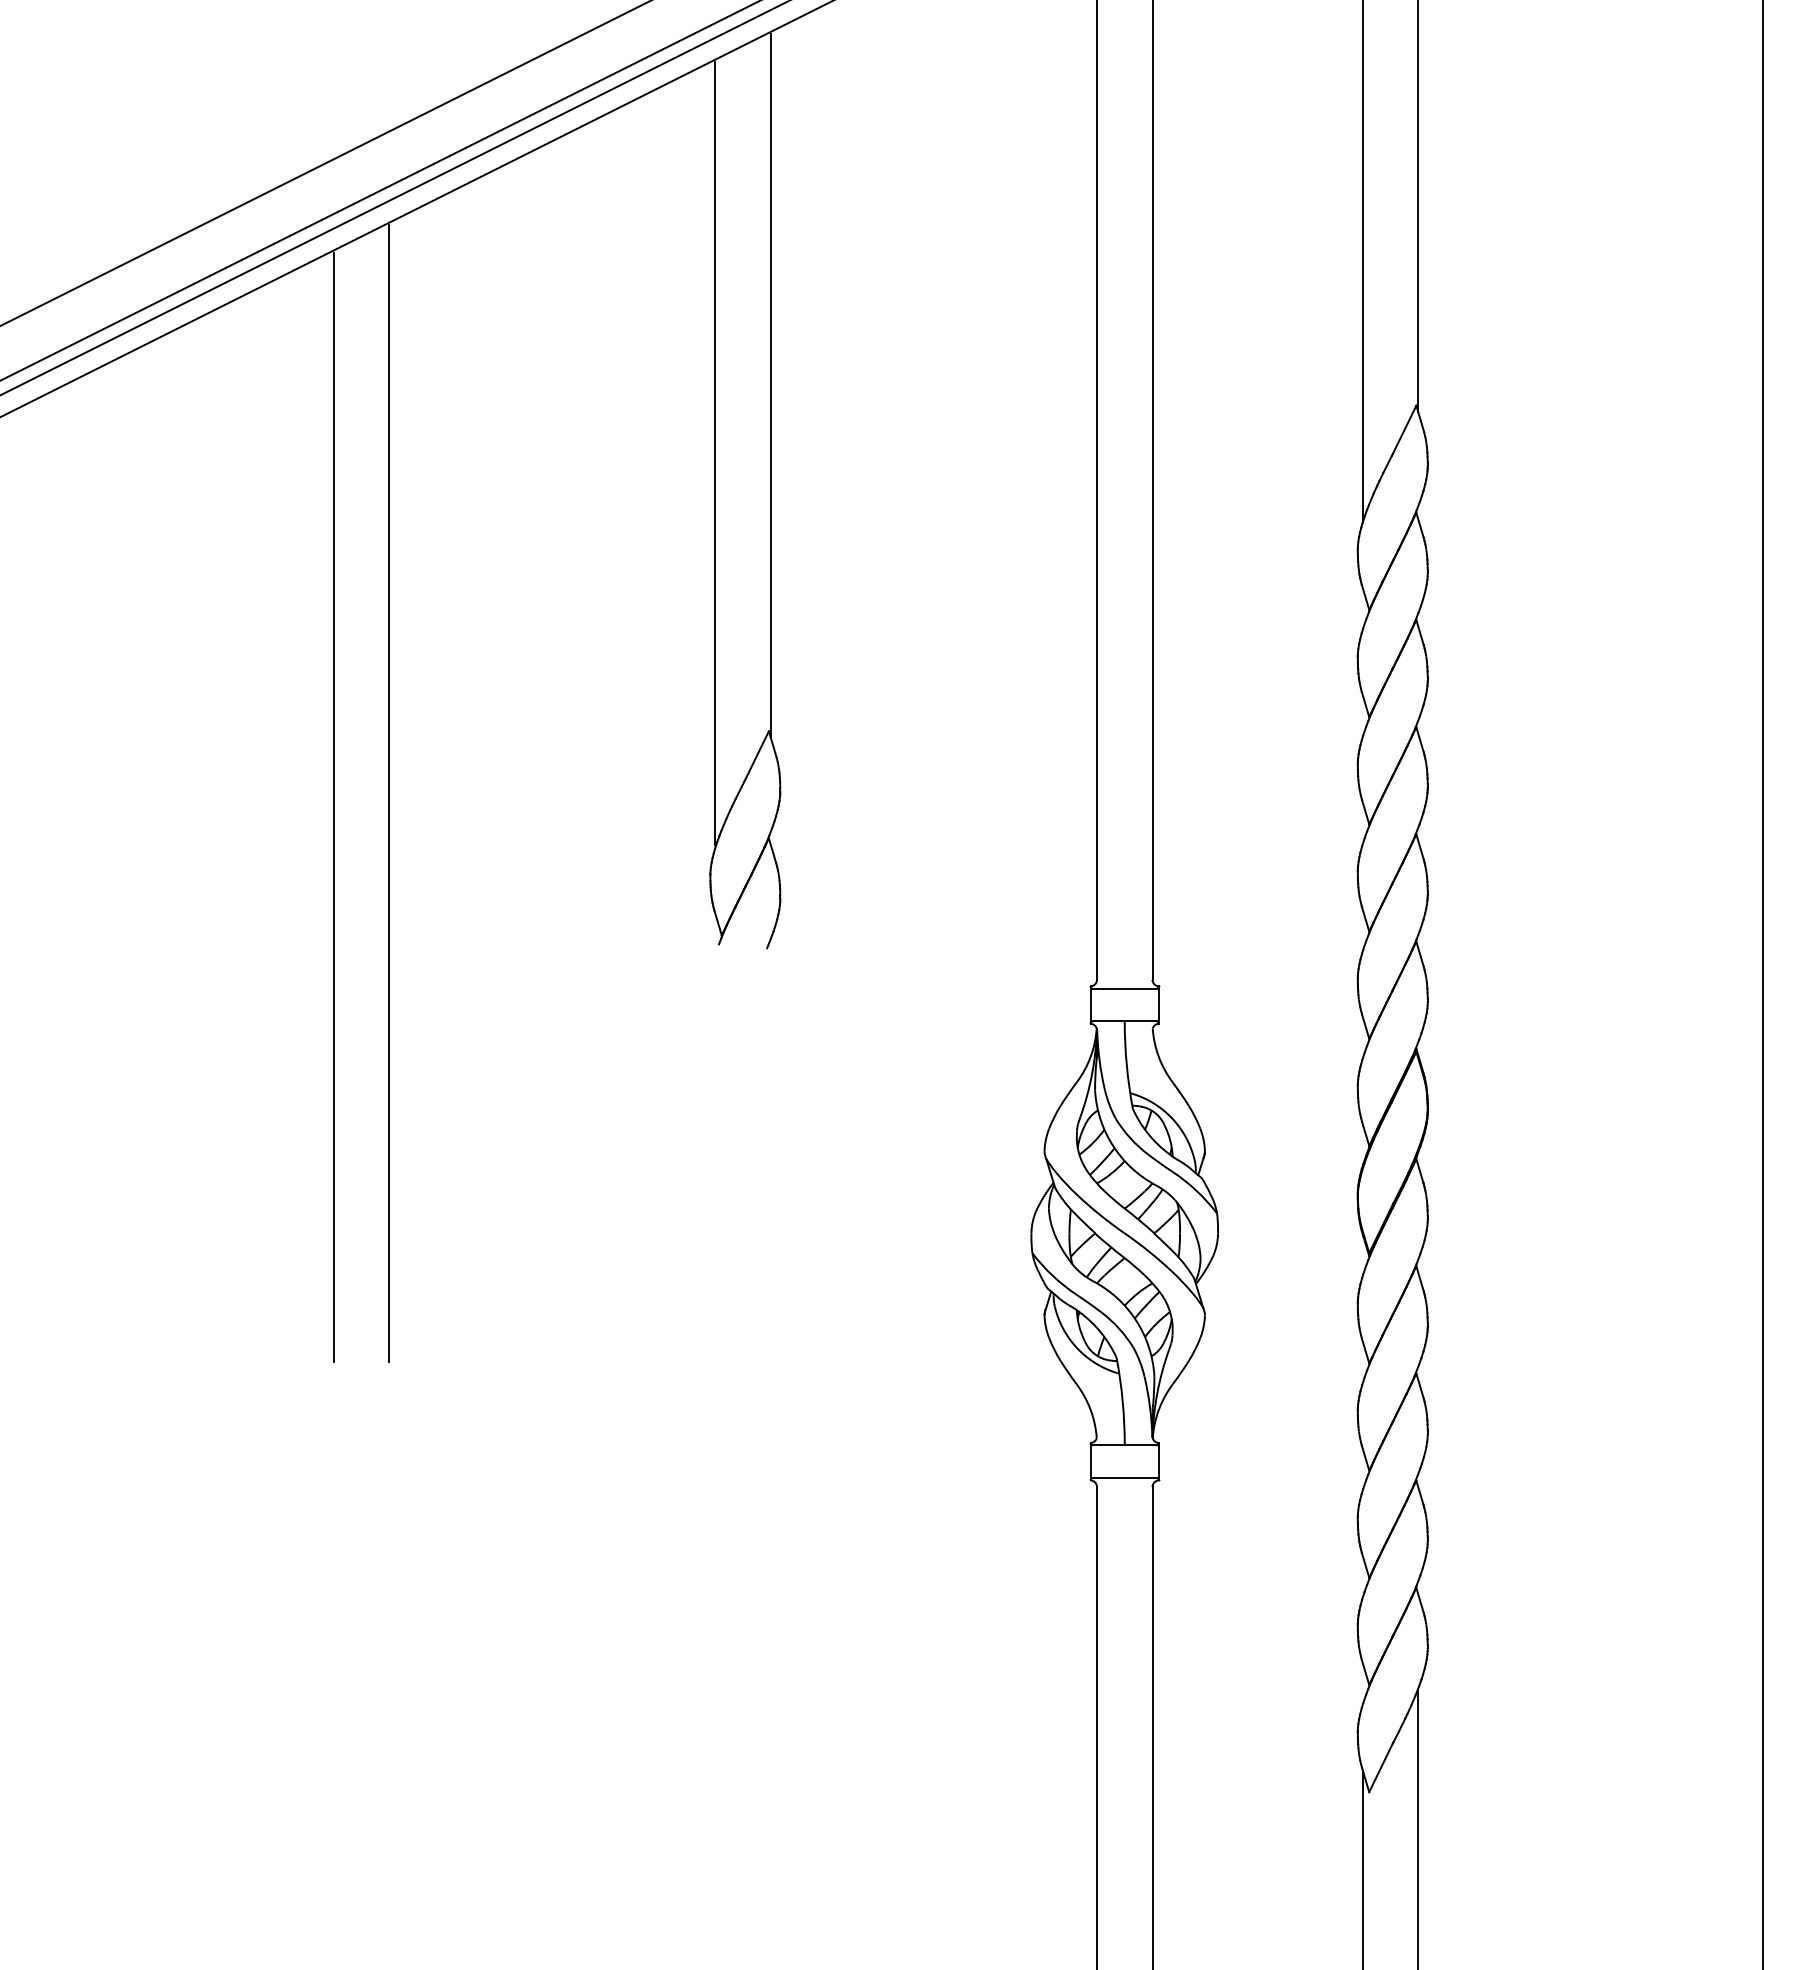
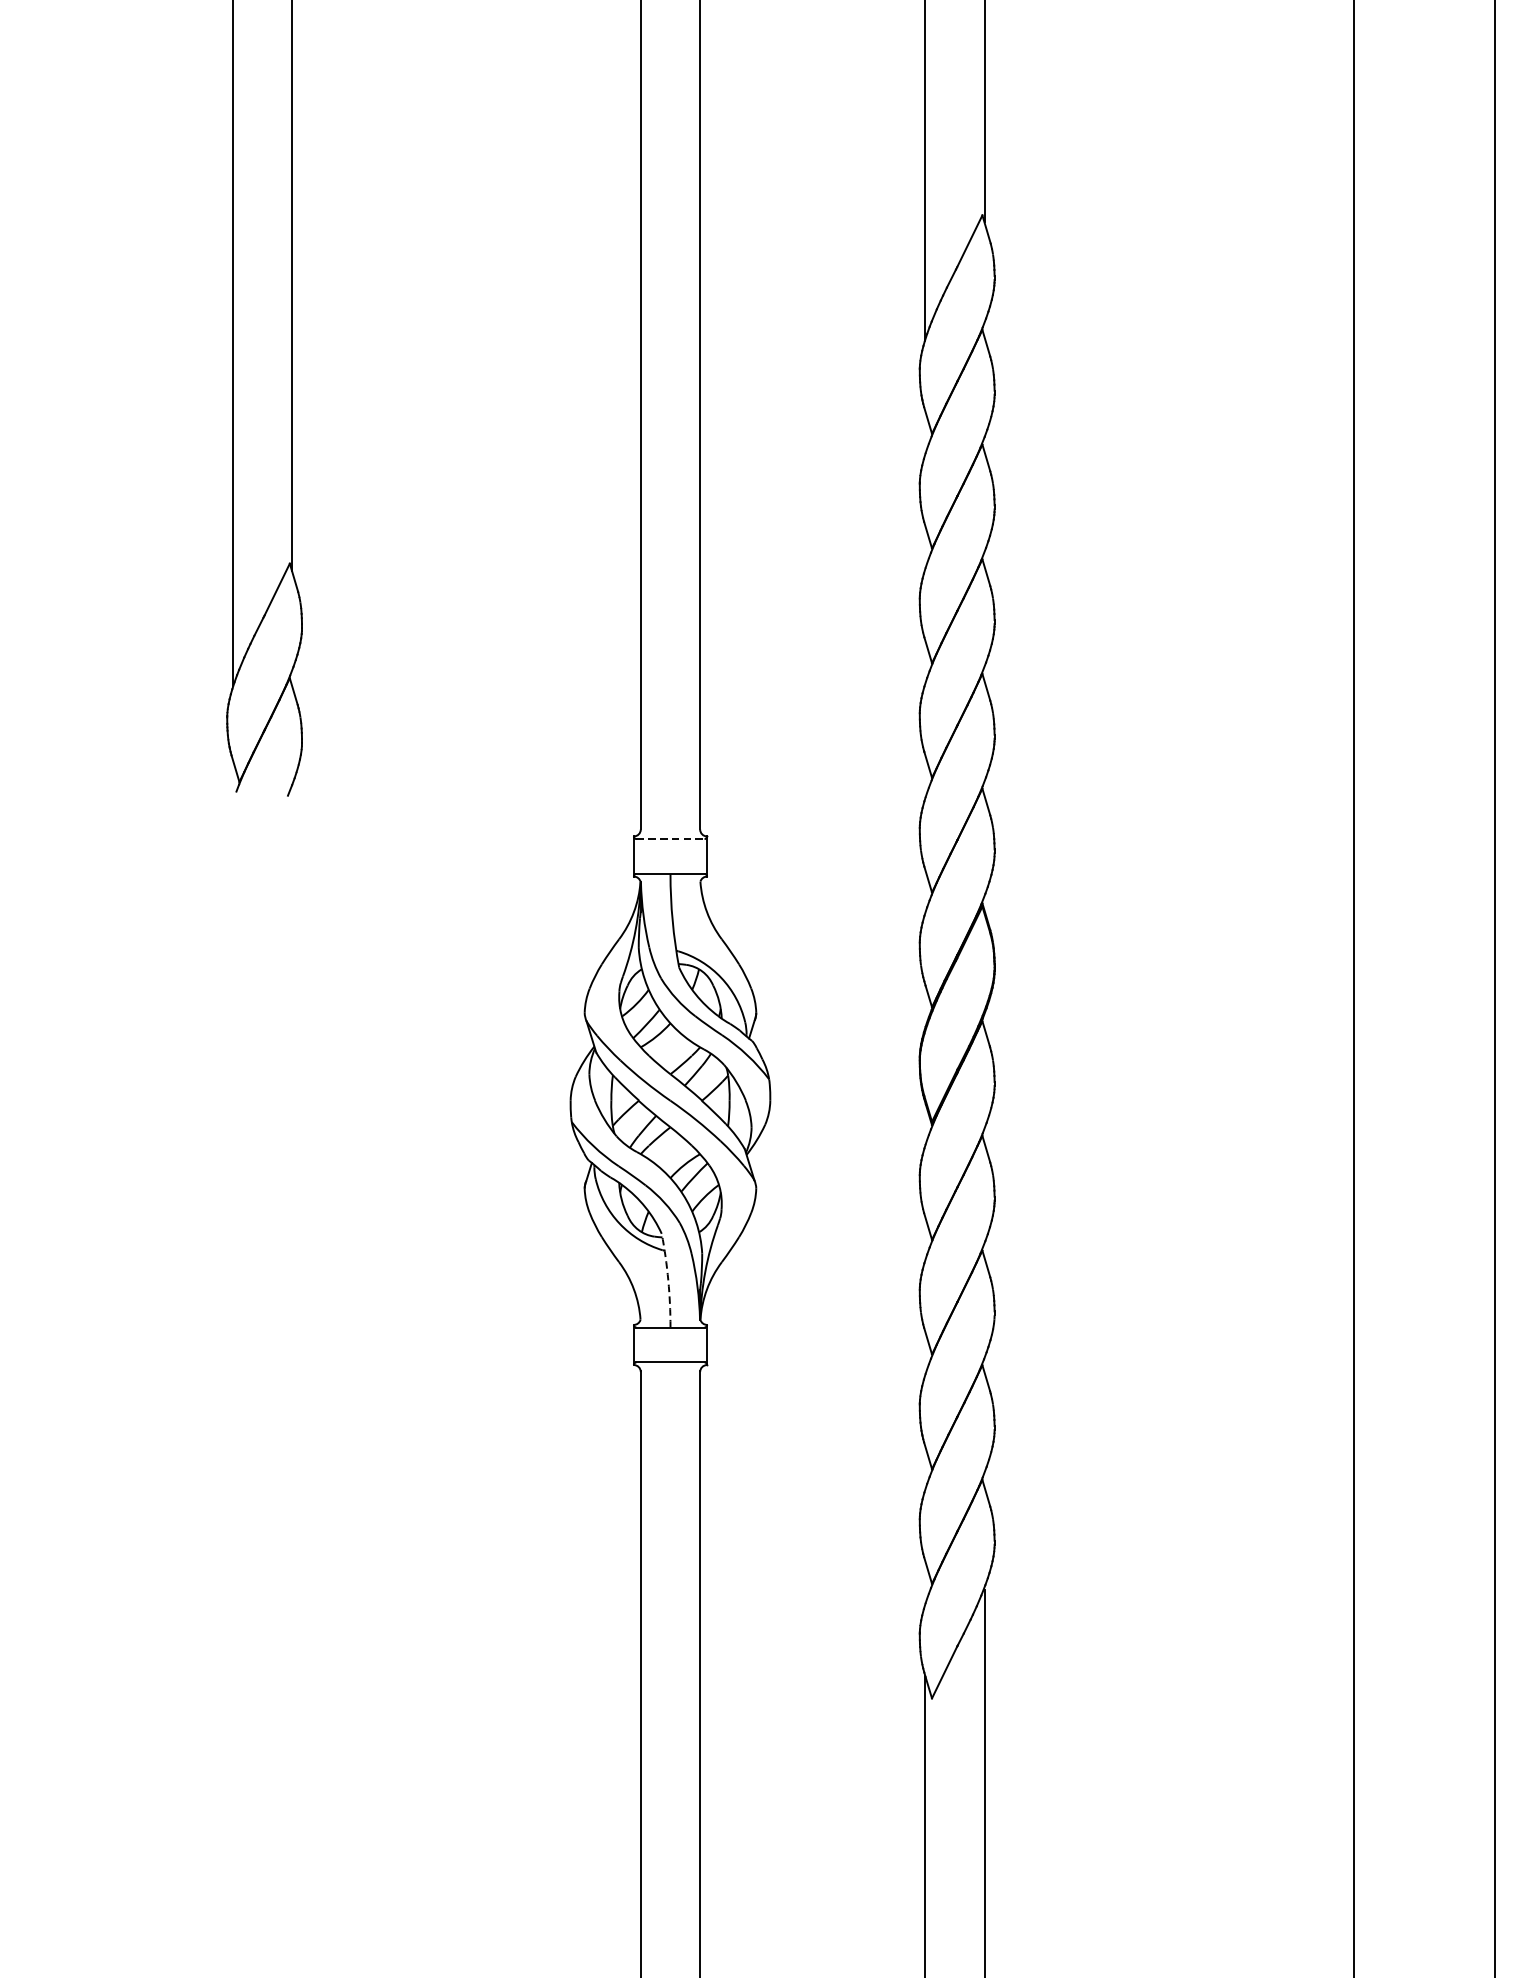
line: (1124, 988) -> (670, 838), solid -> dashed
arc: (1122, 1401) -> (668, 1280), solid -> dashed

